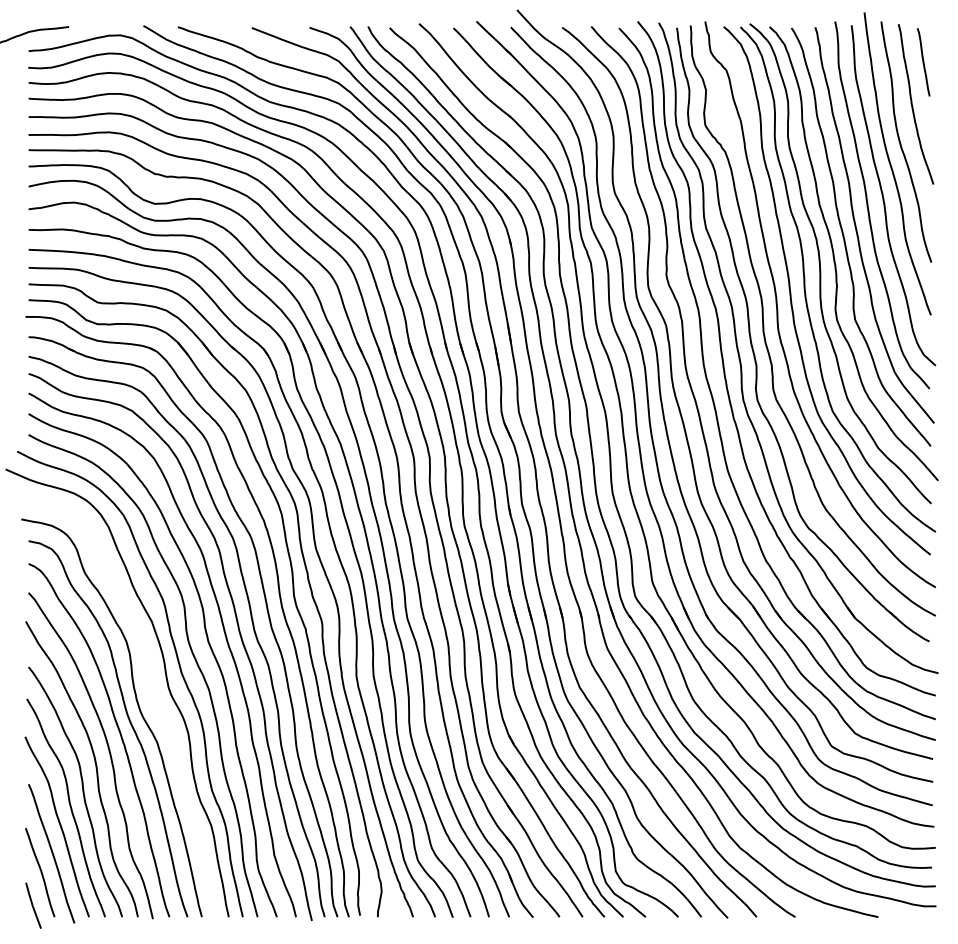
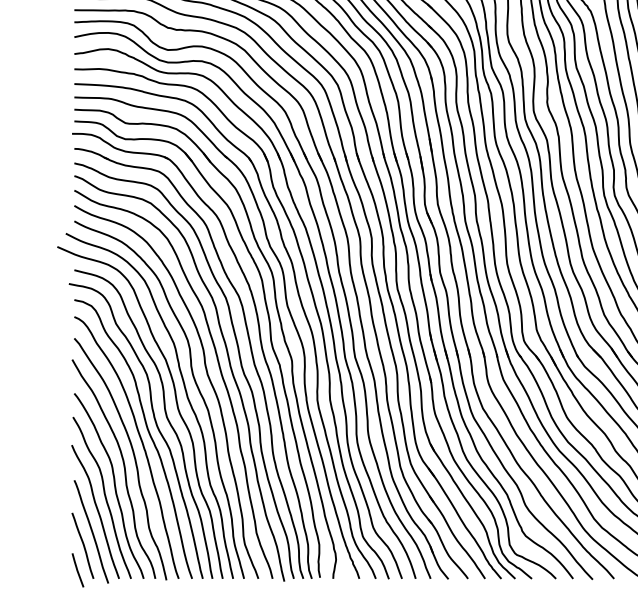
curve: (152, 699) -> (166, 417), added

